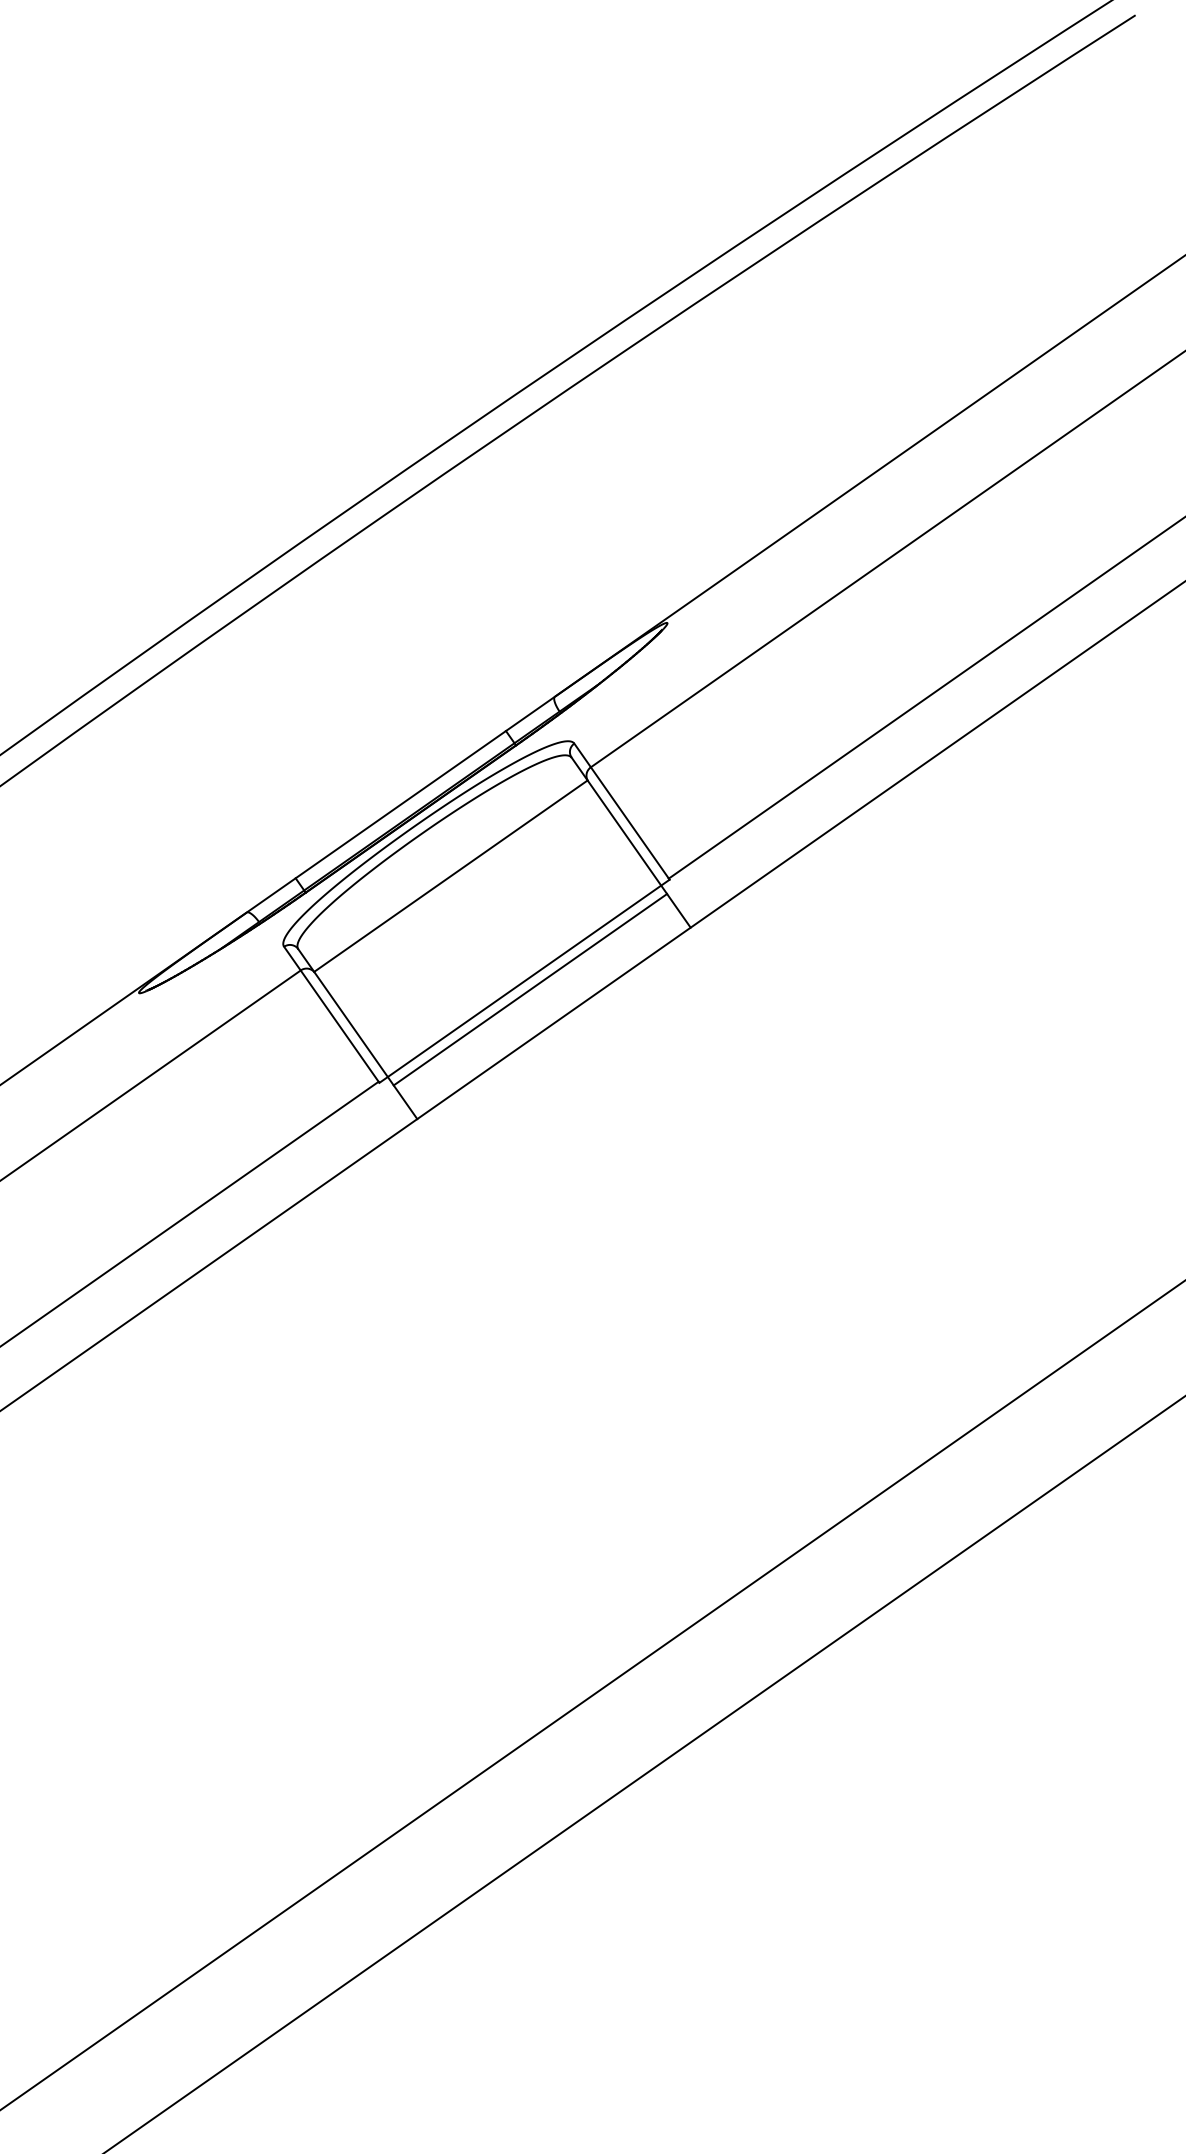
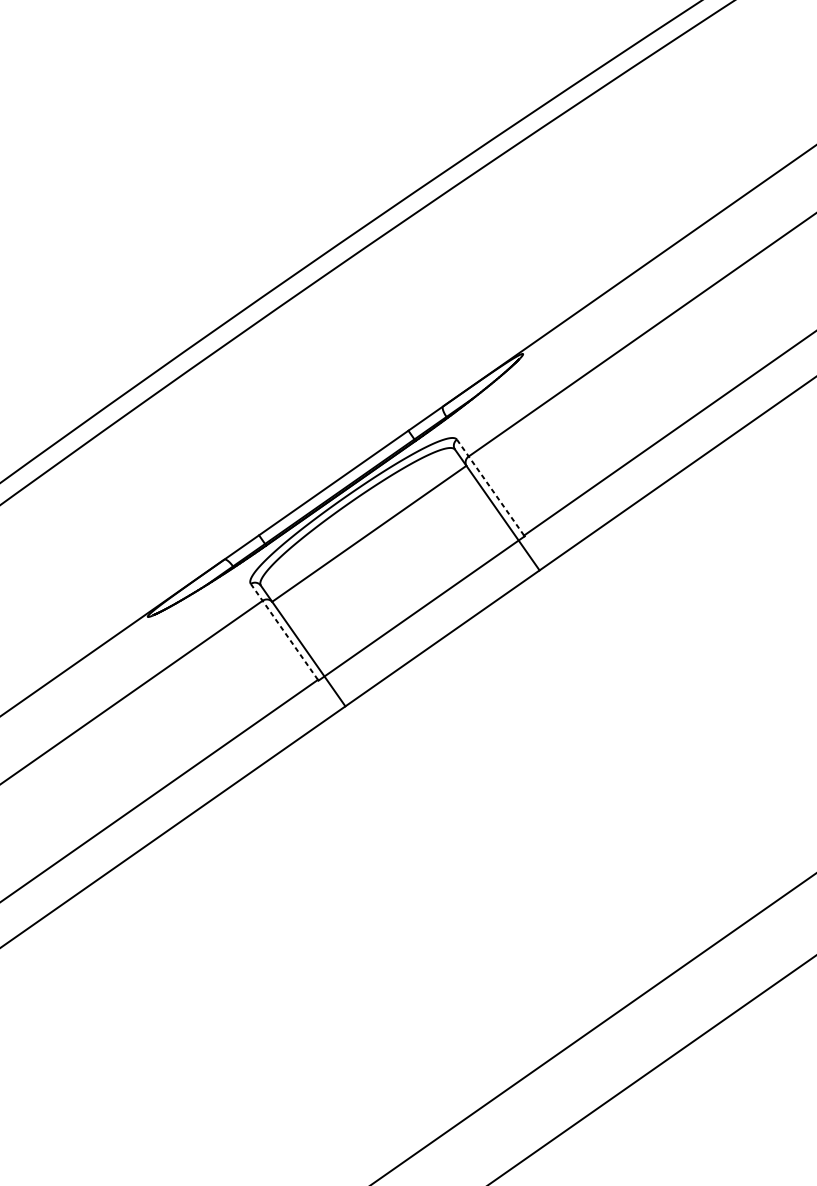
line: (621, 811) -> (490, 487), solid -> dashed
line: (530, 989) -> (425, 614), removed
line: (331, 1013) -> (284, 631), solid -> dashed

